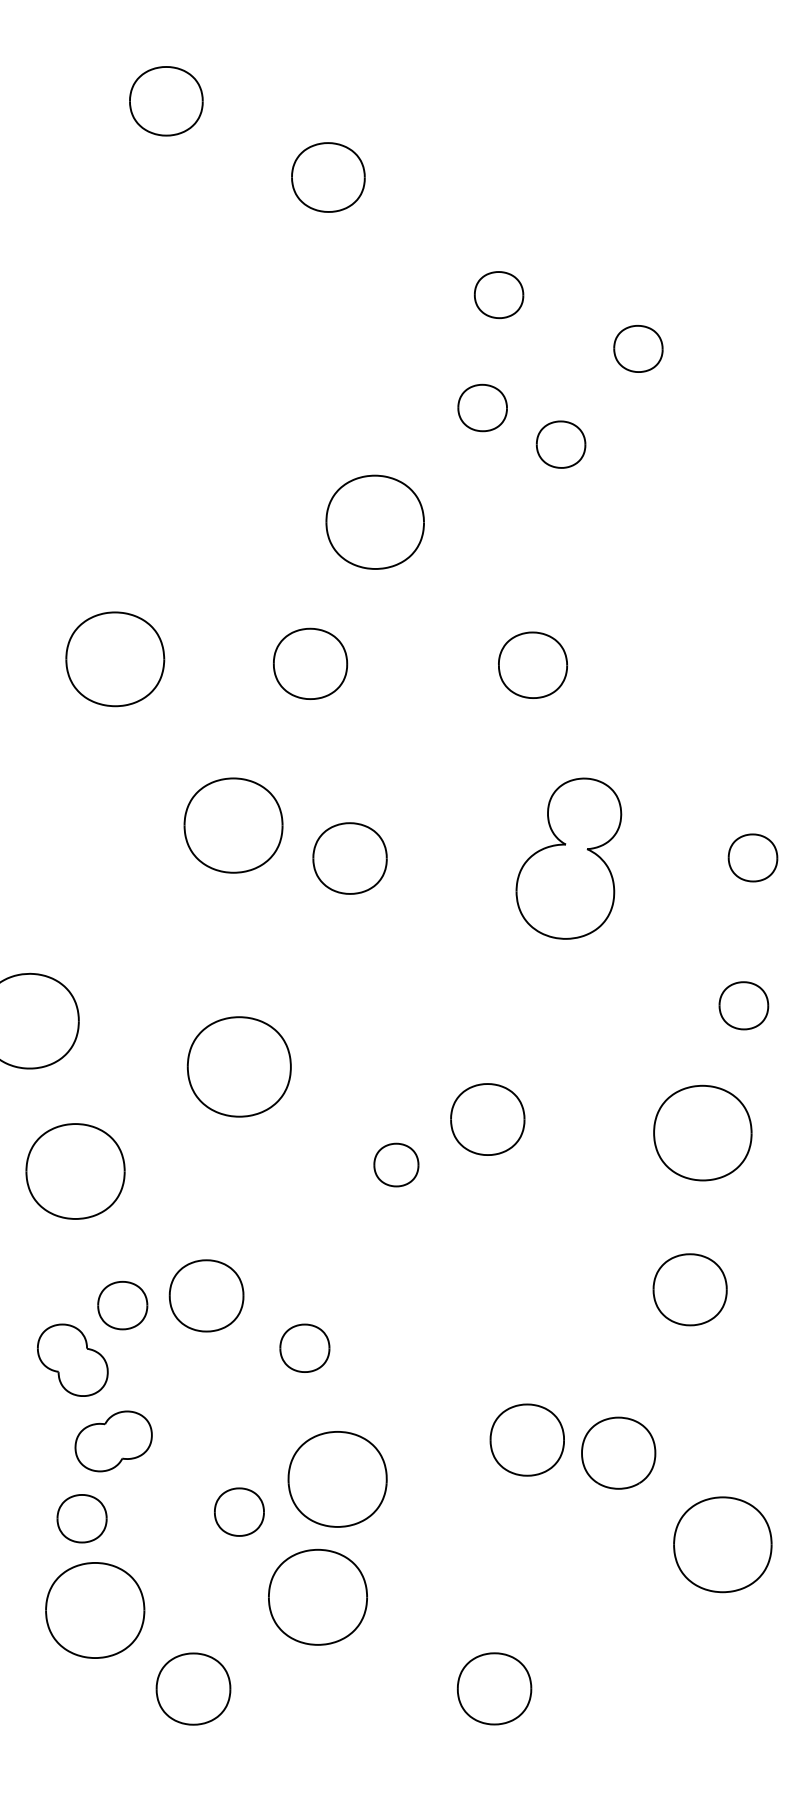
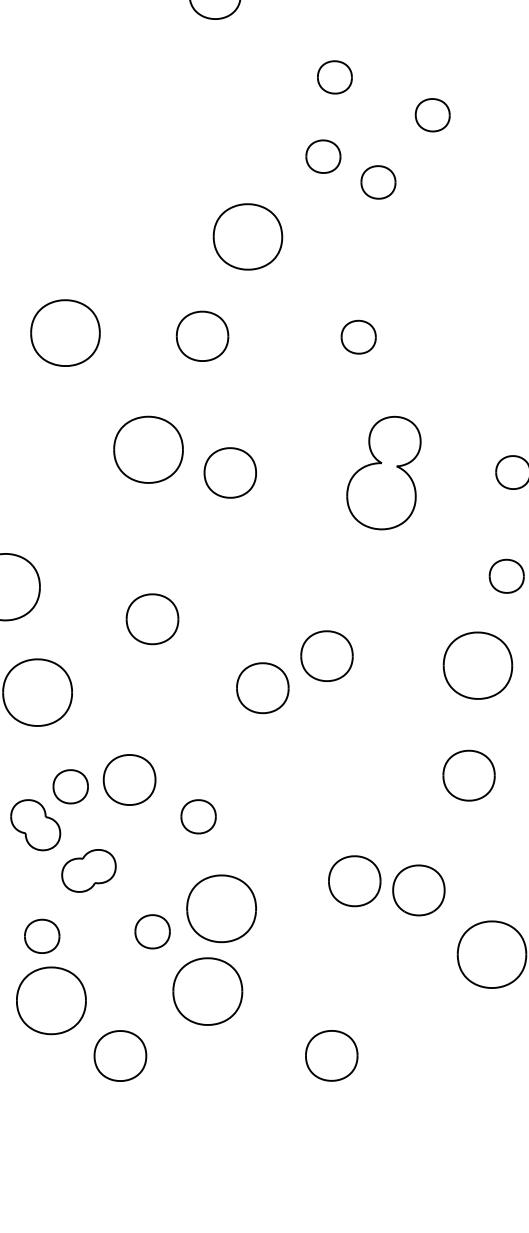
part: (532, 664) -> (358, 336), size x0.71
part: (238, 1066) -> (152, 618), size x0.71
part: (396, 1164) -> (262, 687), size x1.67
part: (113, 1441) -> (88, 870), moved

